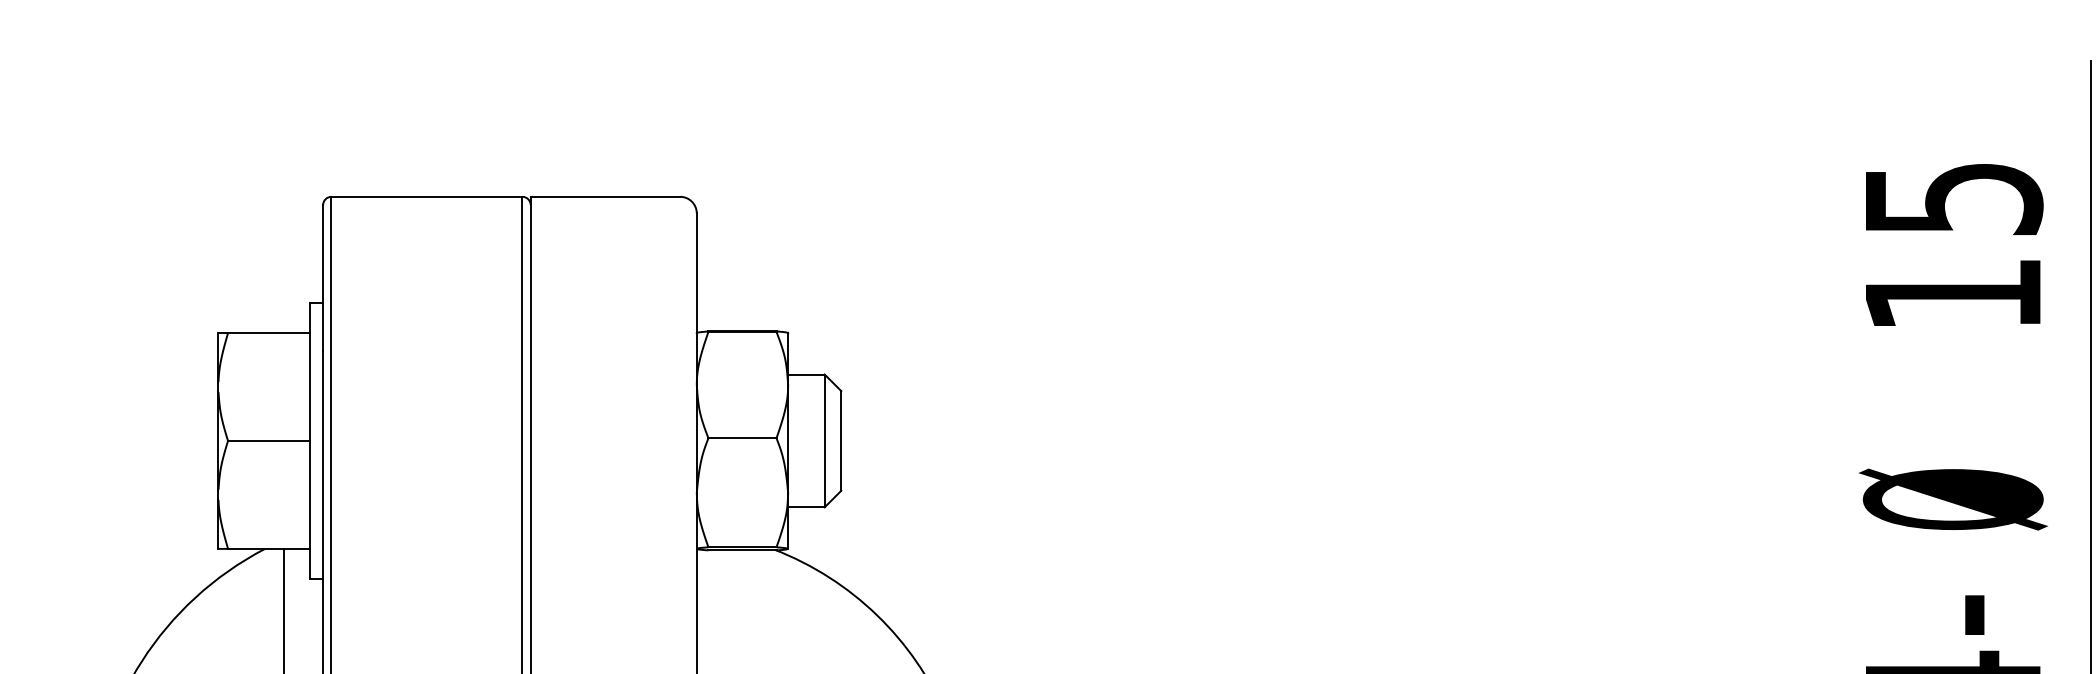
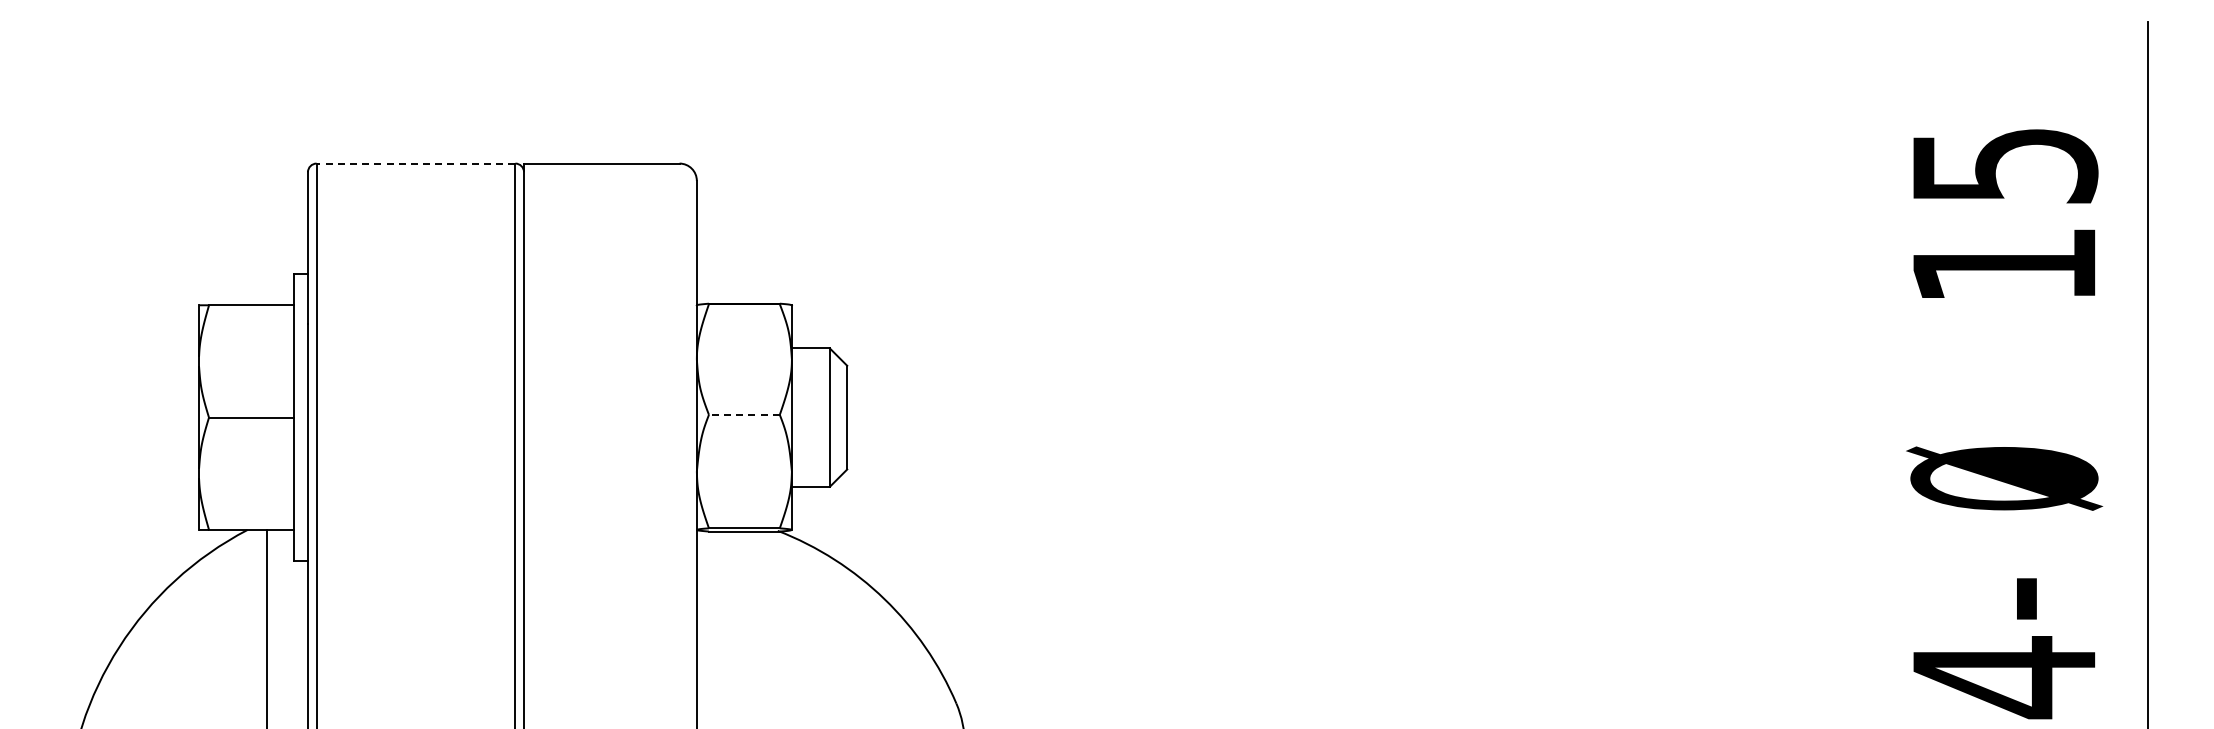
line: (426, 196) -> (415, 163), solid -> dashed
line: (741, 437) -> (743, 414), solid -> dashed

